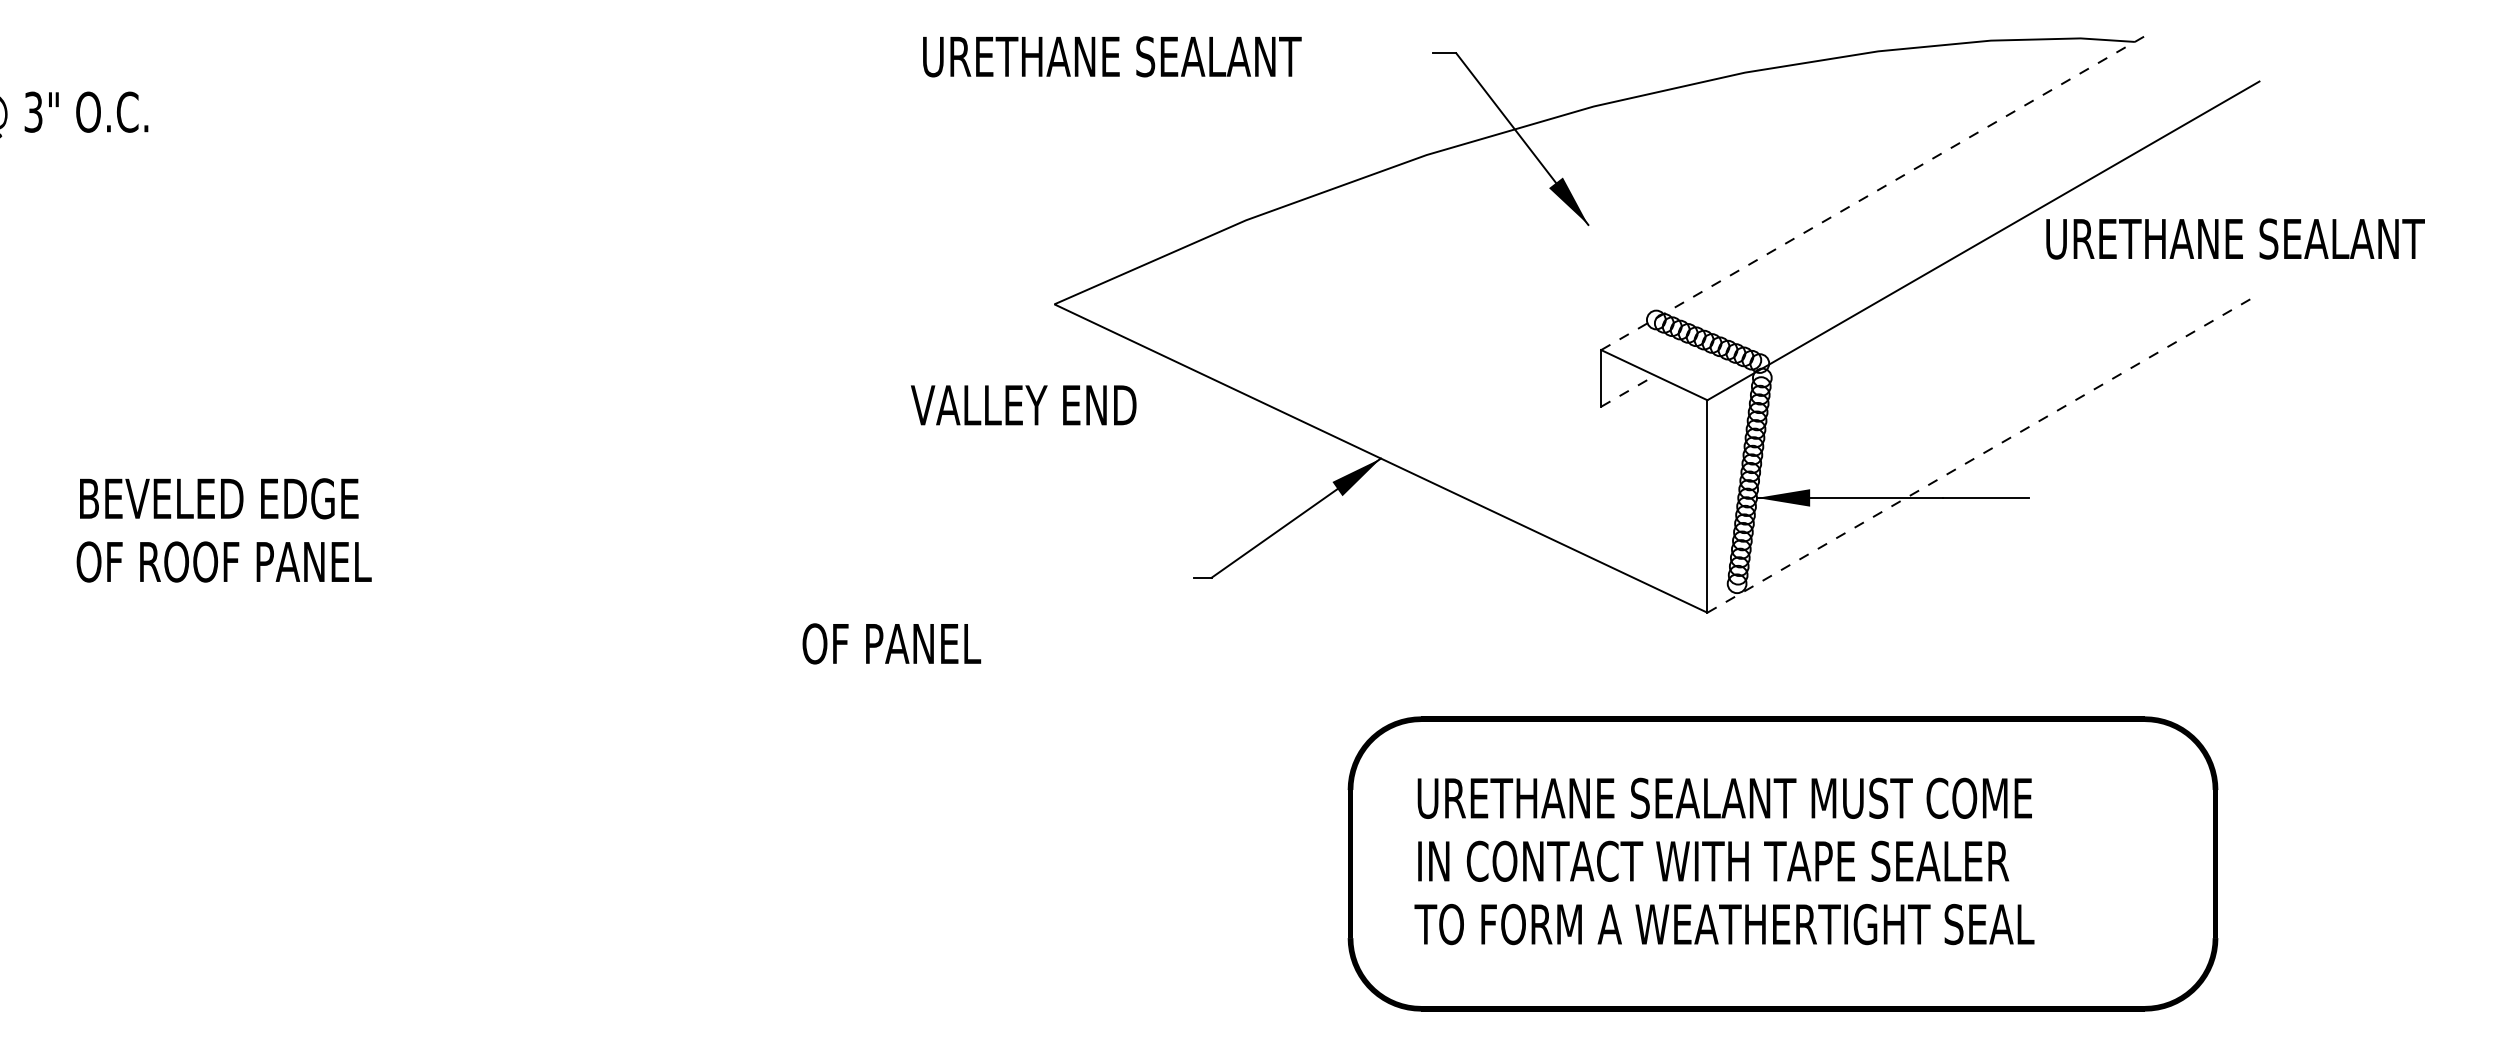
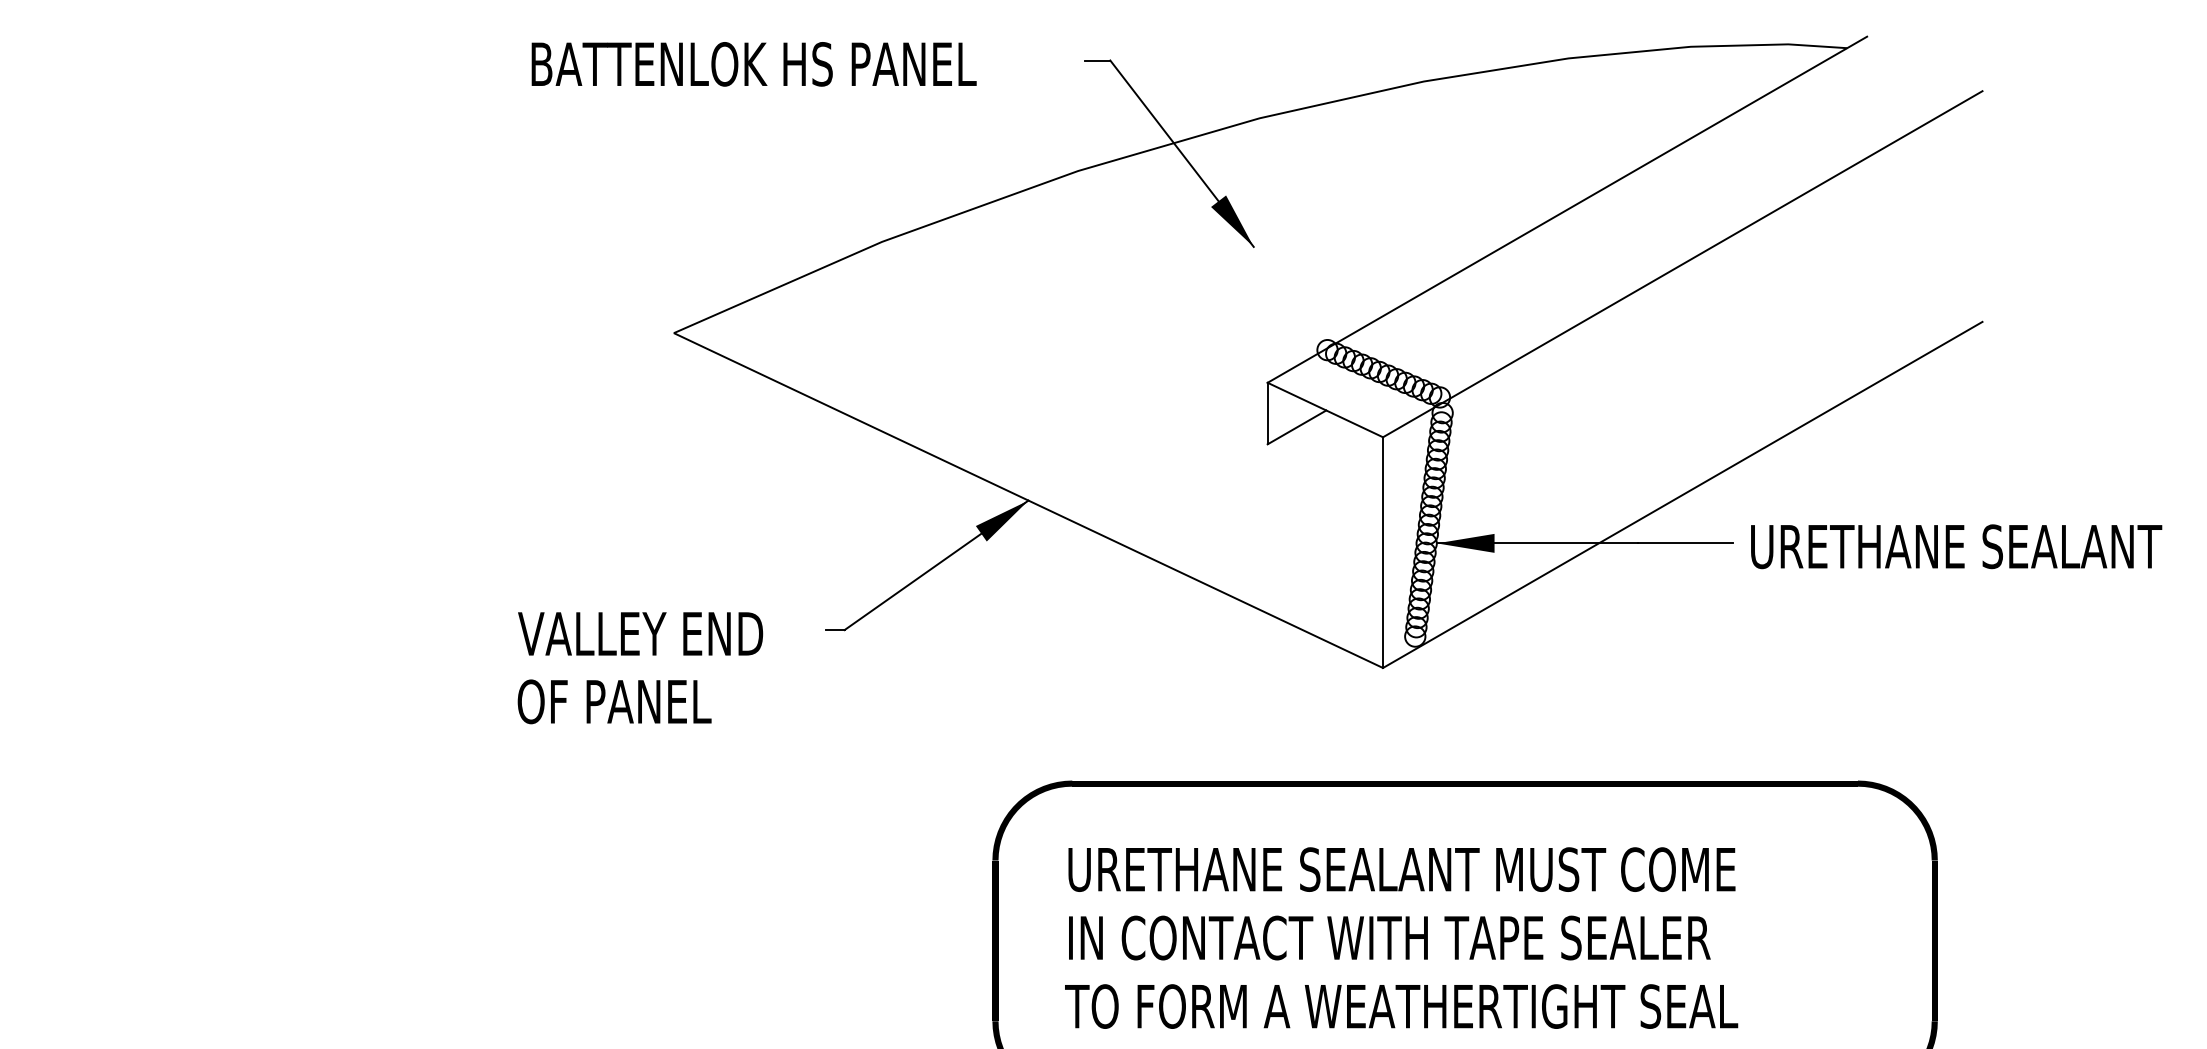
text: (1128, 56) -> (754, 64), URETHANE SEALANT -> BATTENLOK HS PANEL
line: (1877, 190) -> (1567, 209), dashed -> solid
text: (2235, 238) -> (1956, 546), moved
line: (1628, 390) -> (1297, 426), dashed -> solid
text: (1023, 405) -> (640, 634), moved
line: (1983, 453) -> (1682, 495), dashed -> solid
text: (891, 643) -> (614, 701), moved

